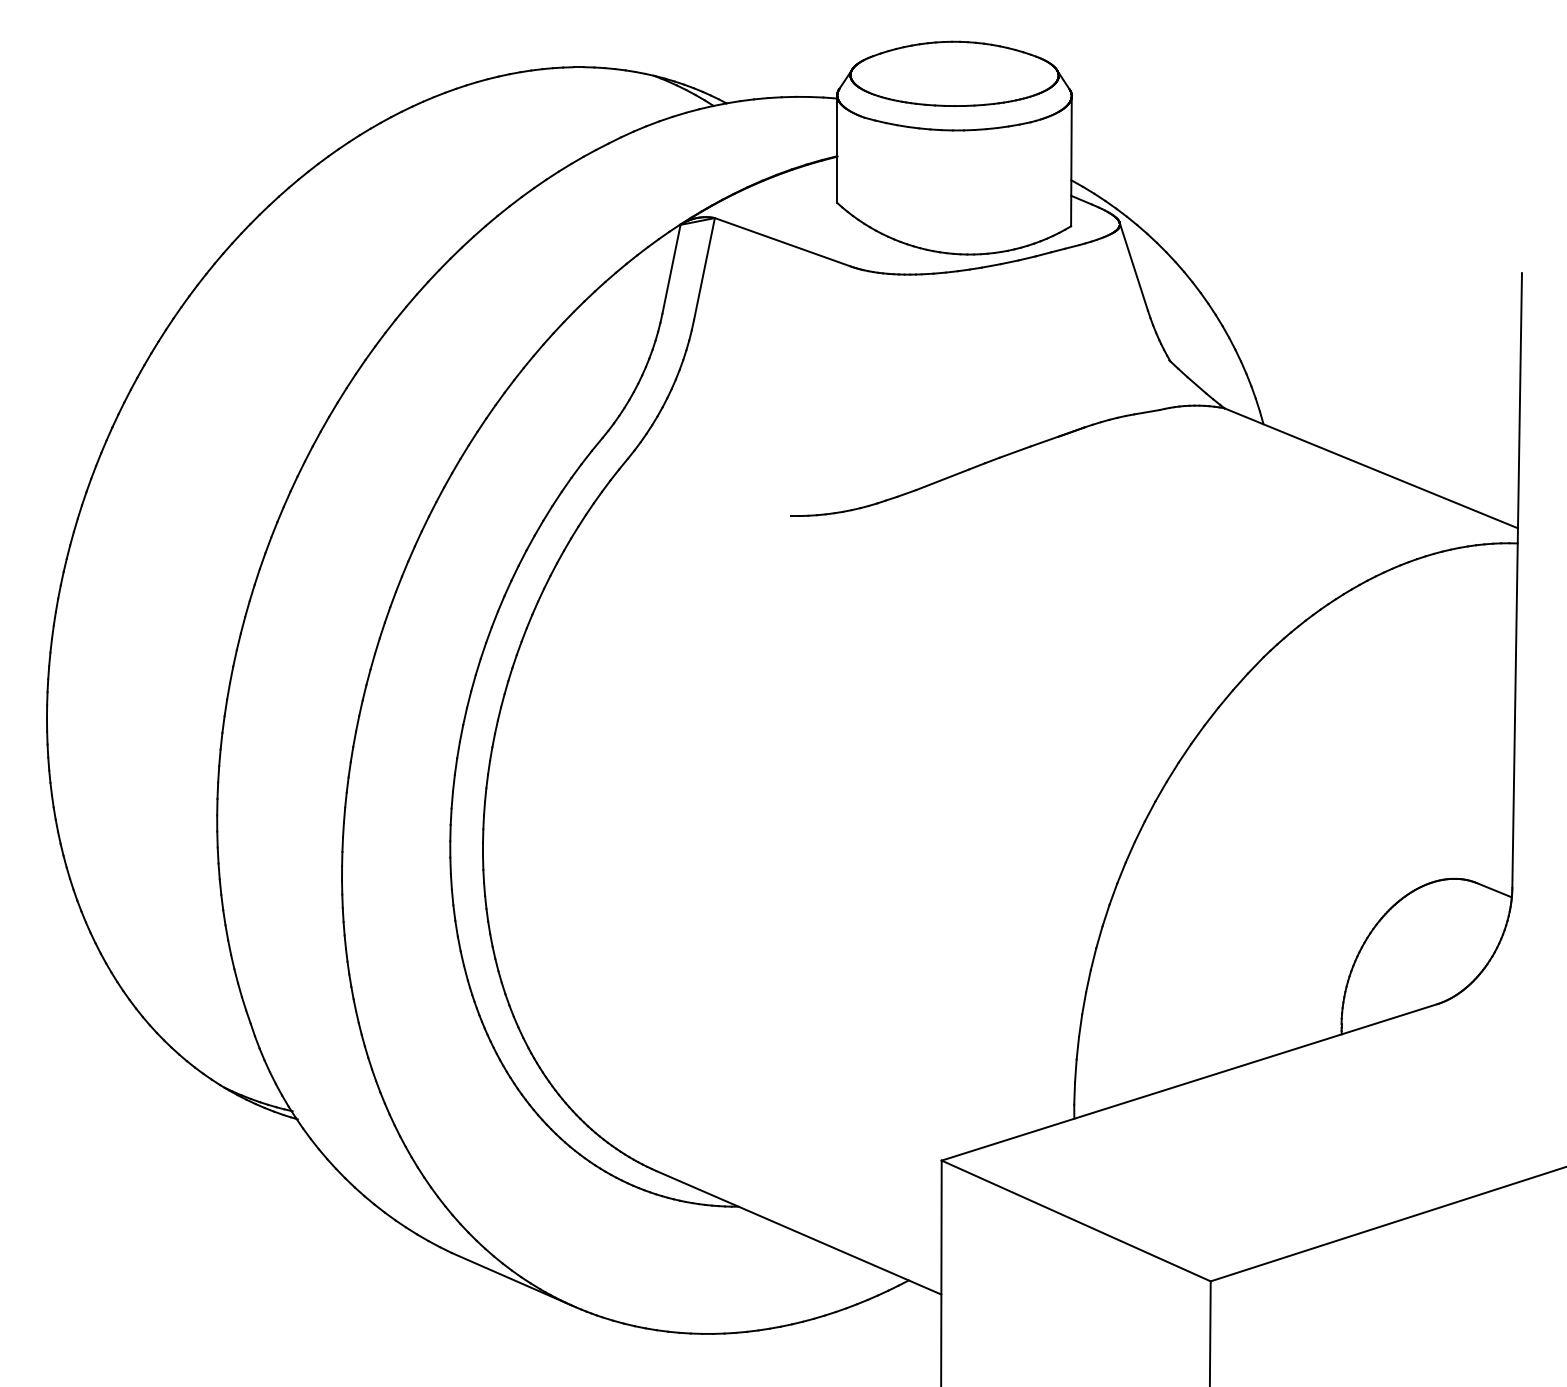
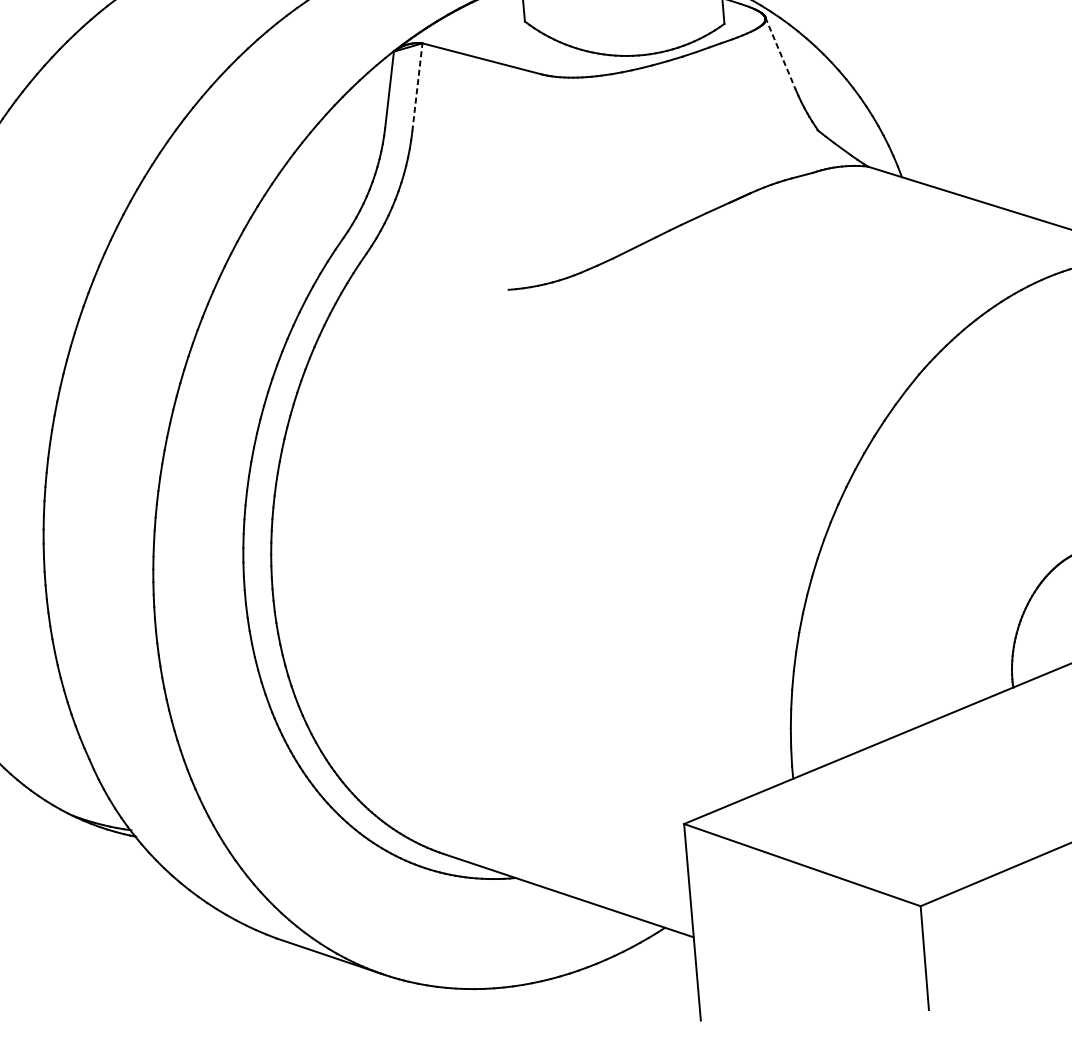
line: (1133, 267) -> (780, 54), solid -> dashed
line: (704, 268) -> (417, 86), solid -> dashed

